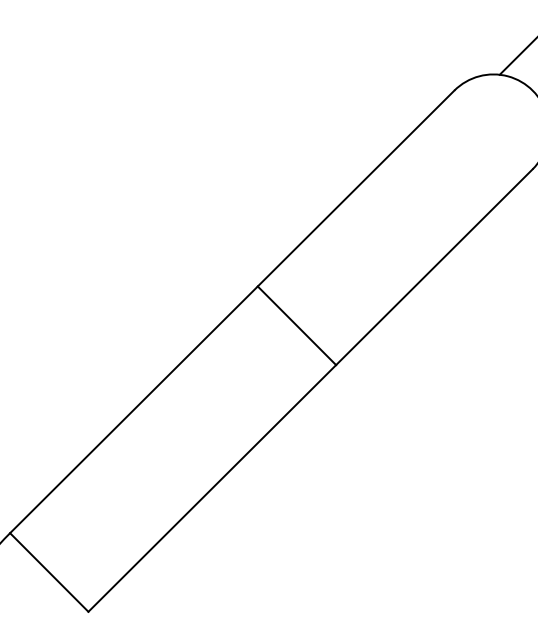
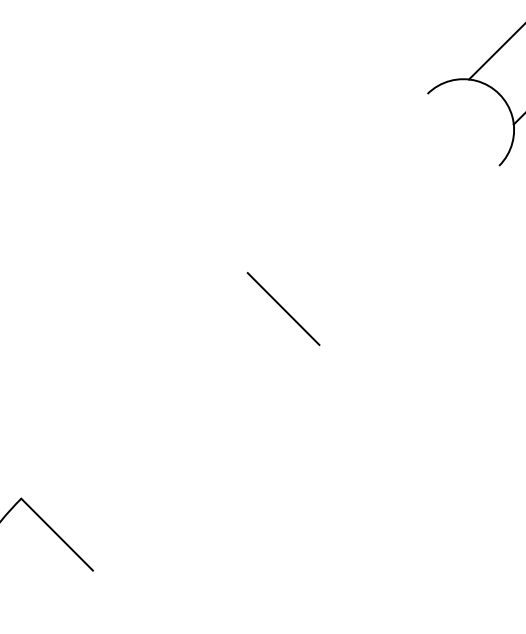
line: (232, 312) -> (224, 296), removed
line: (309, 389) -> (295, 367), removed

